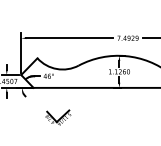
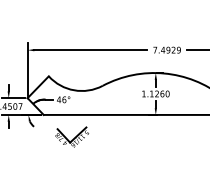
part: (58, 117) -> (72, 136), moved

